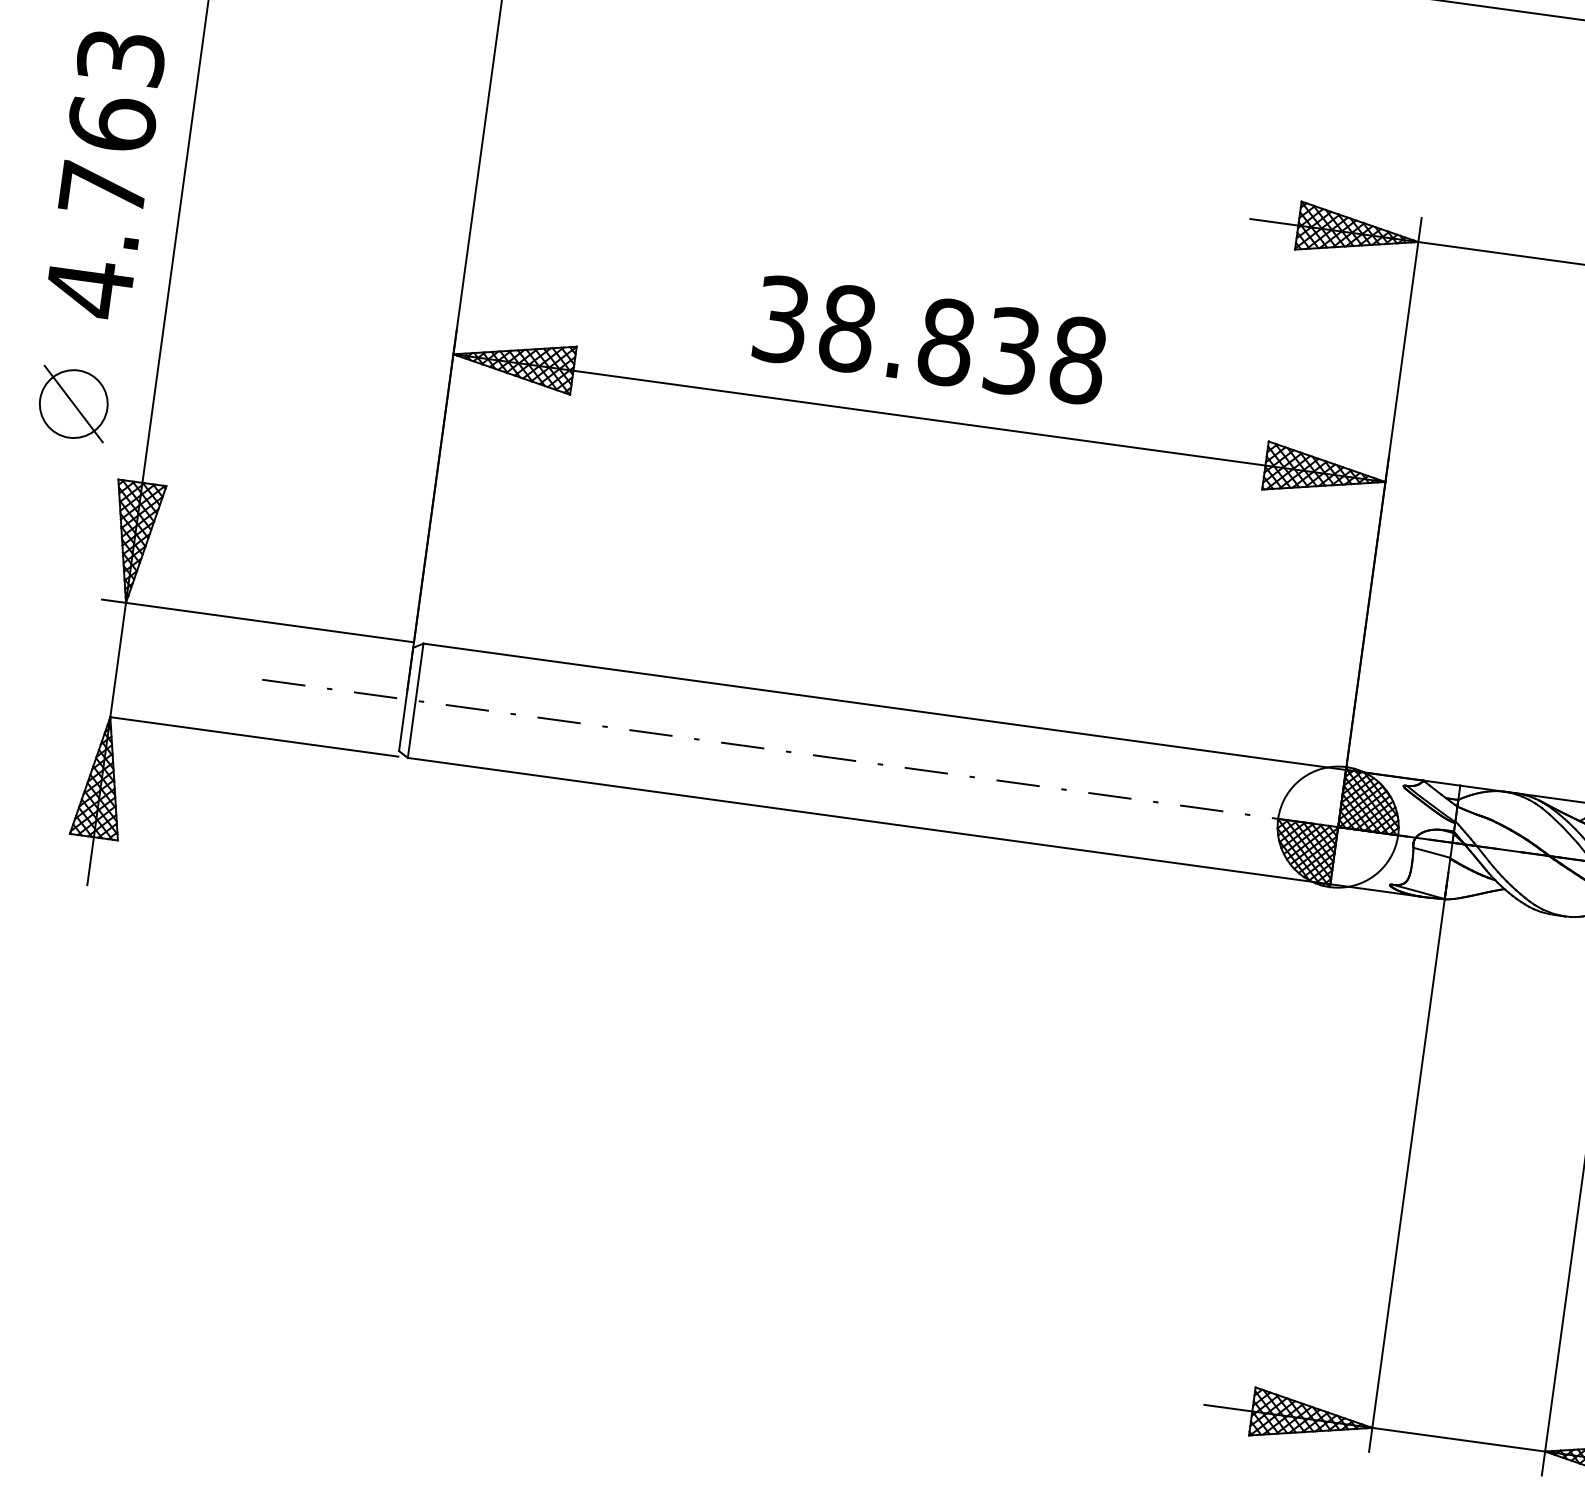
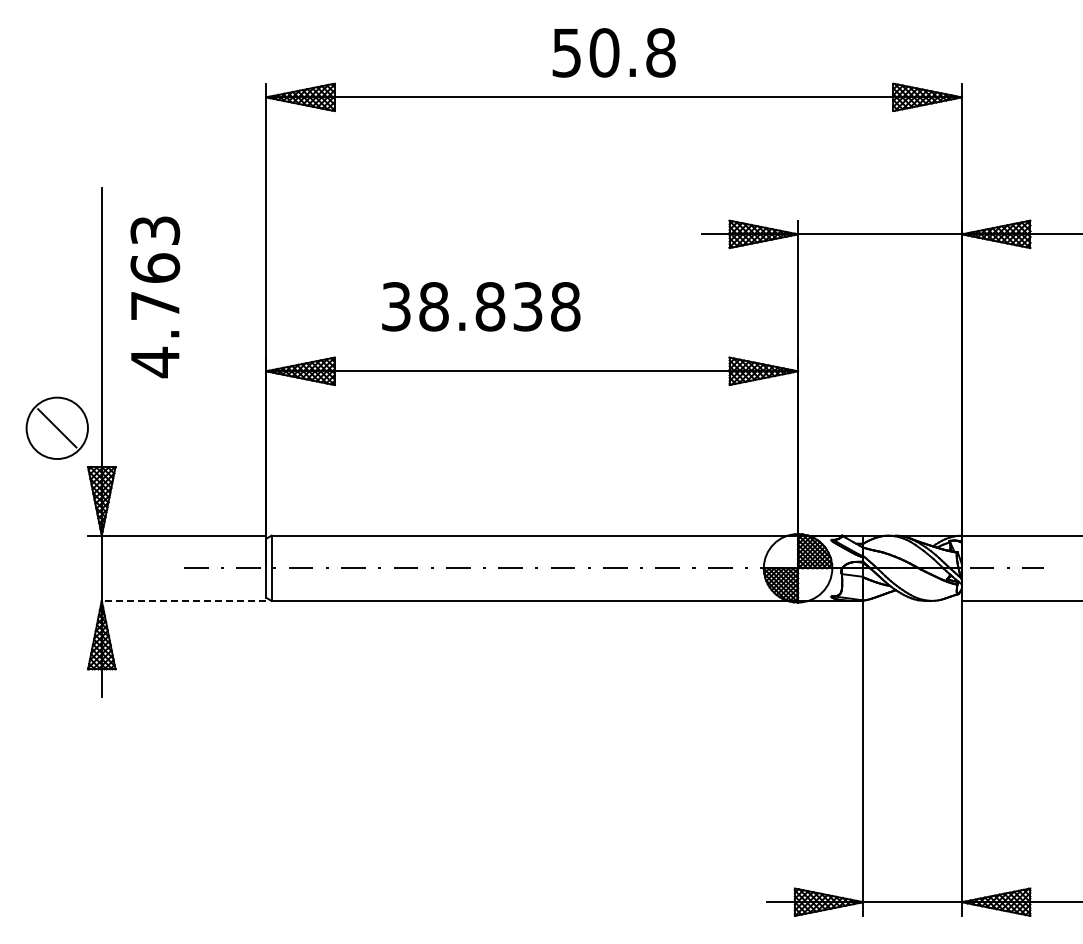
text: (105, 174) -> (155, 297), moved
text: (930, 339) -> (481, 306), moved
circle: (74, 404) -> (57, 428), size x1.6
line: (253, 736) -> (183, 600), solid -> dashed

